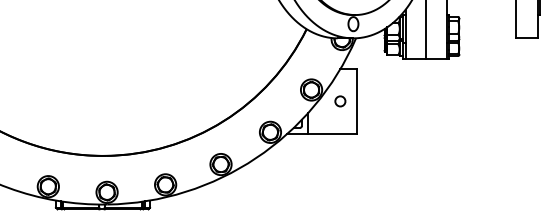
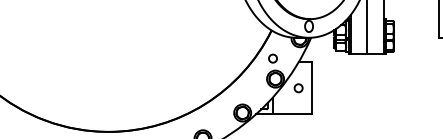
circle: (308, 64) -> (273, 58), added

